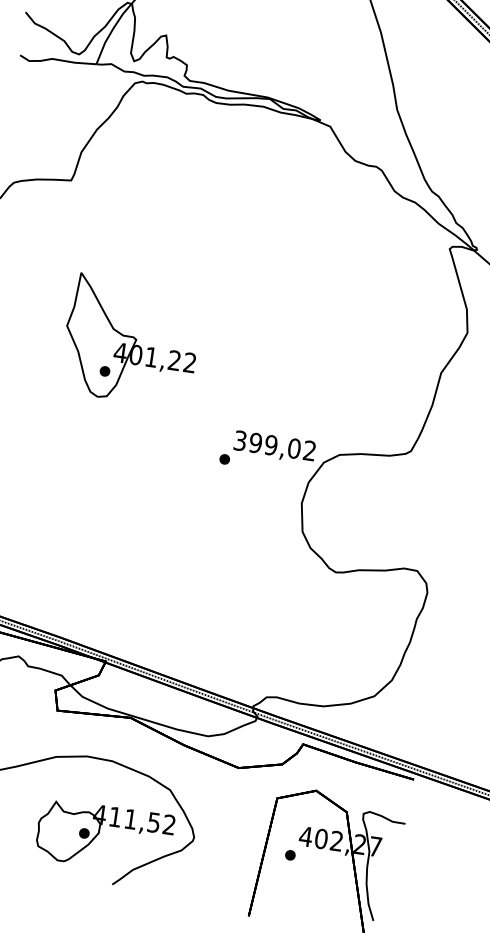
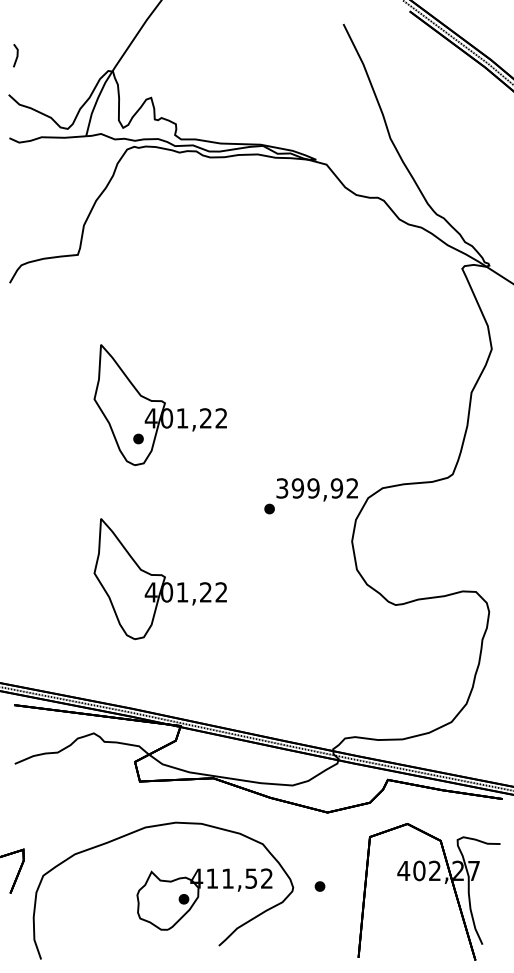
text: (293, 448) -> (336, 488), 399,02 -> 399,92
part: (105, 513) -> (159, 579), added
part: (289, 855) -> (319, 886), moved

